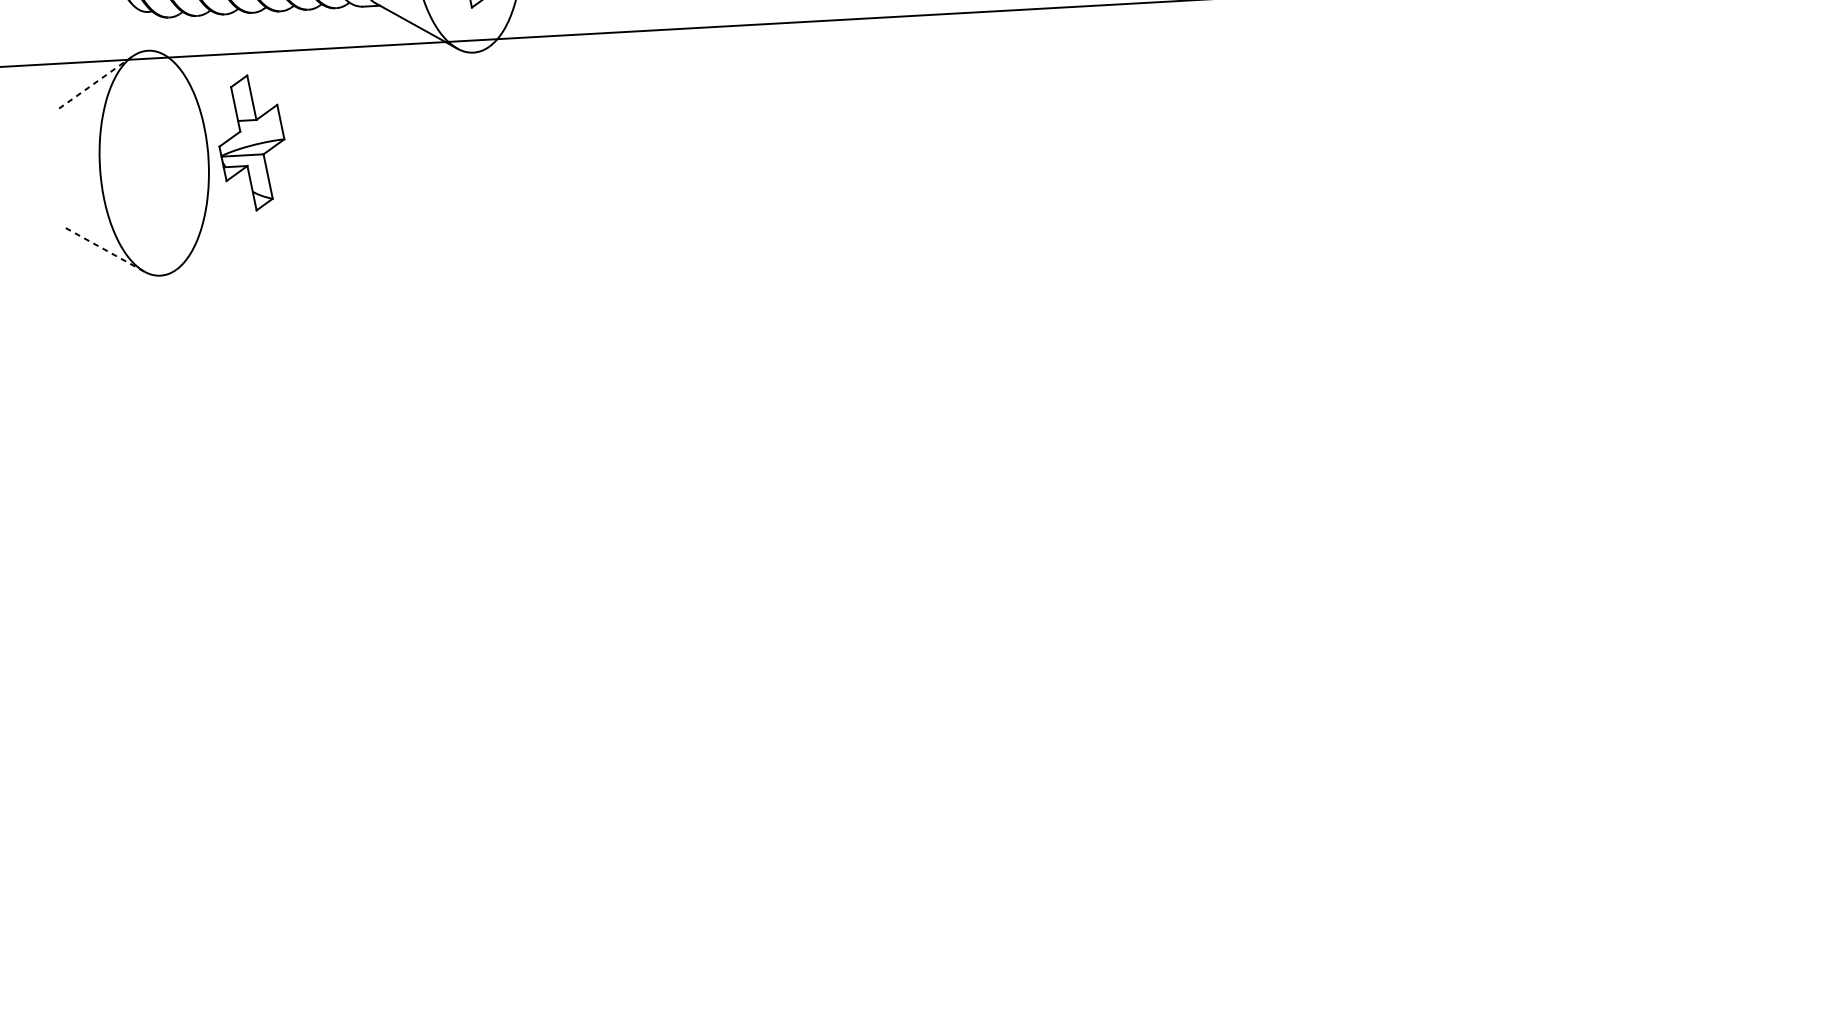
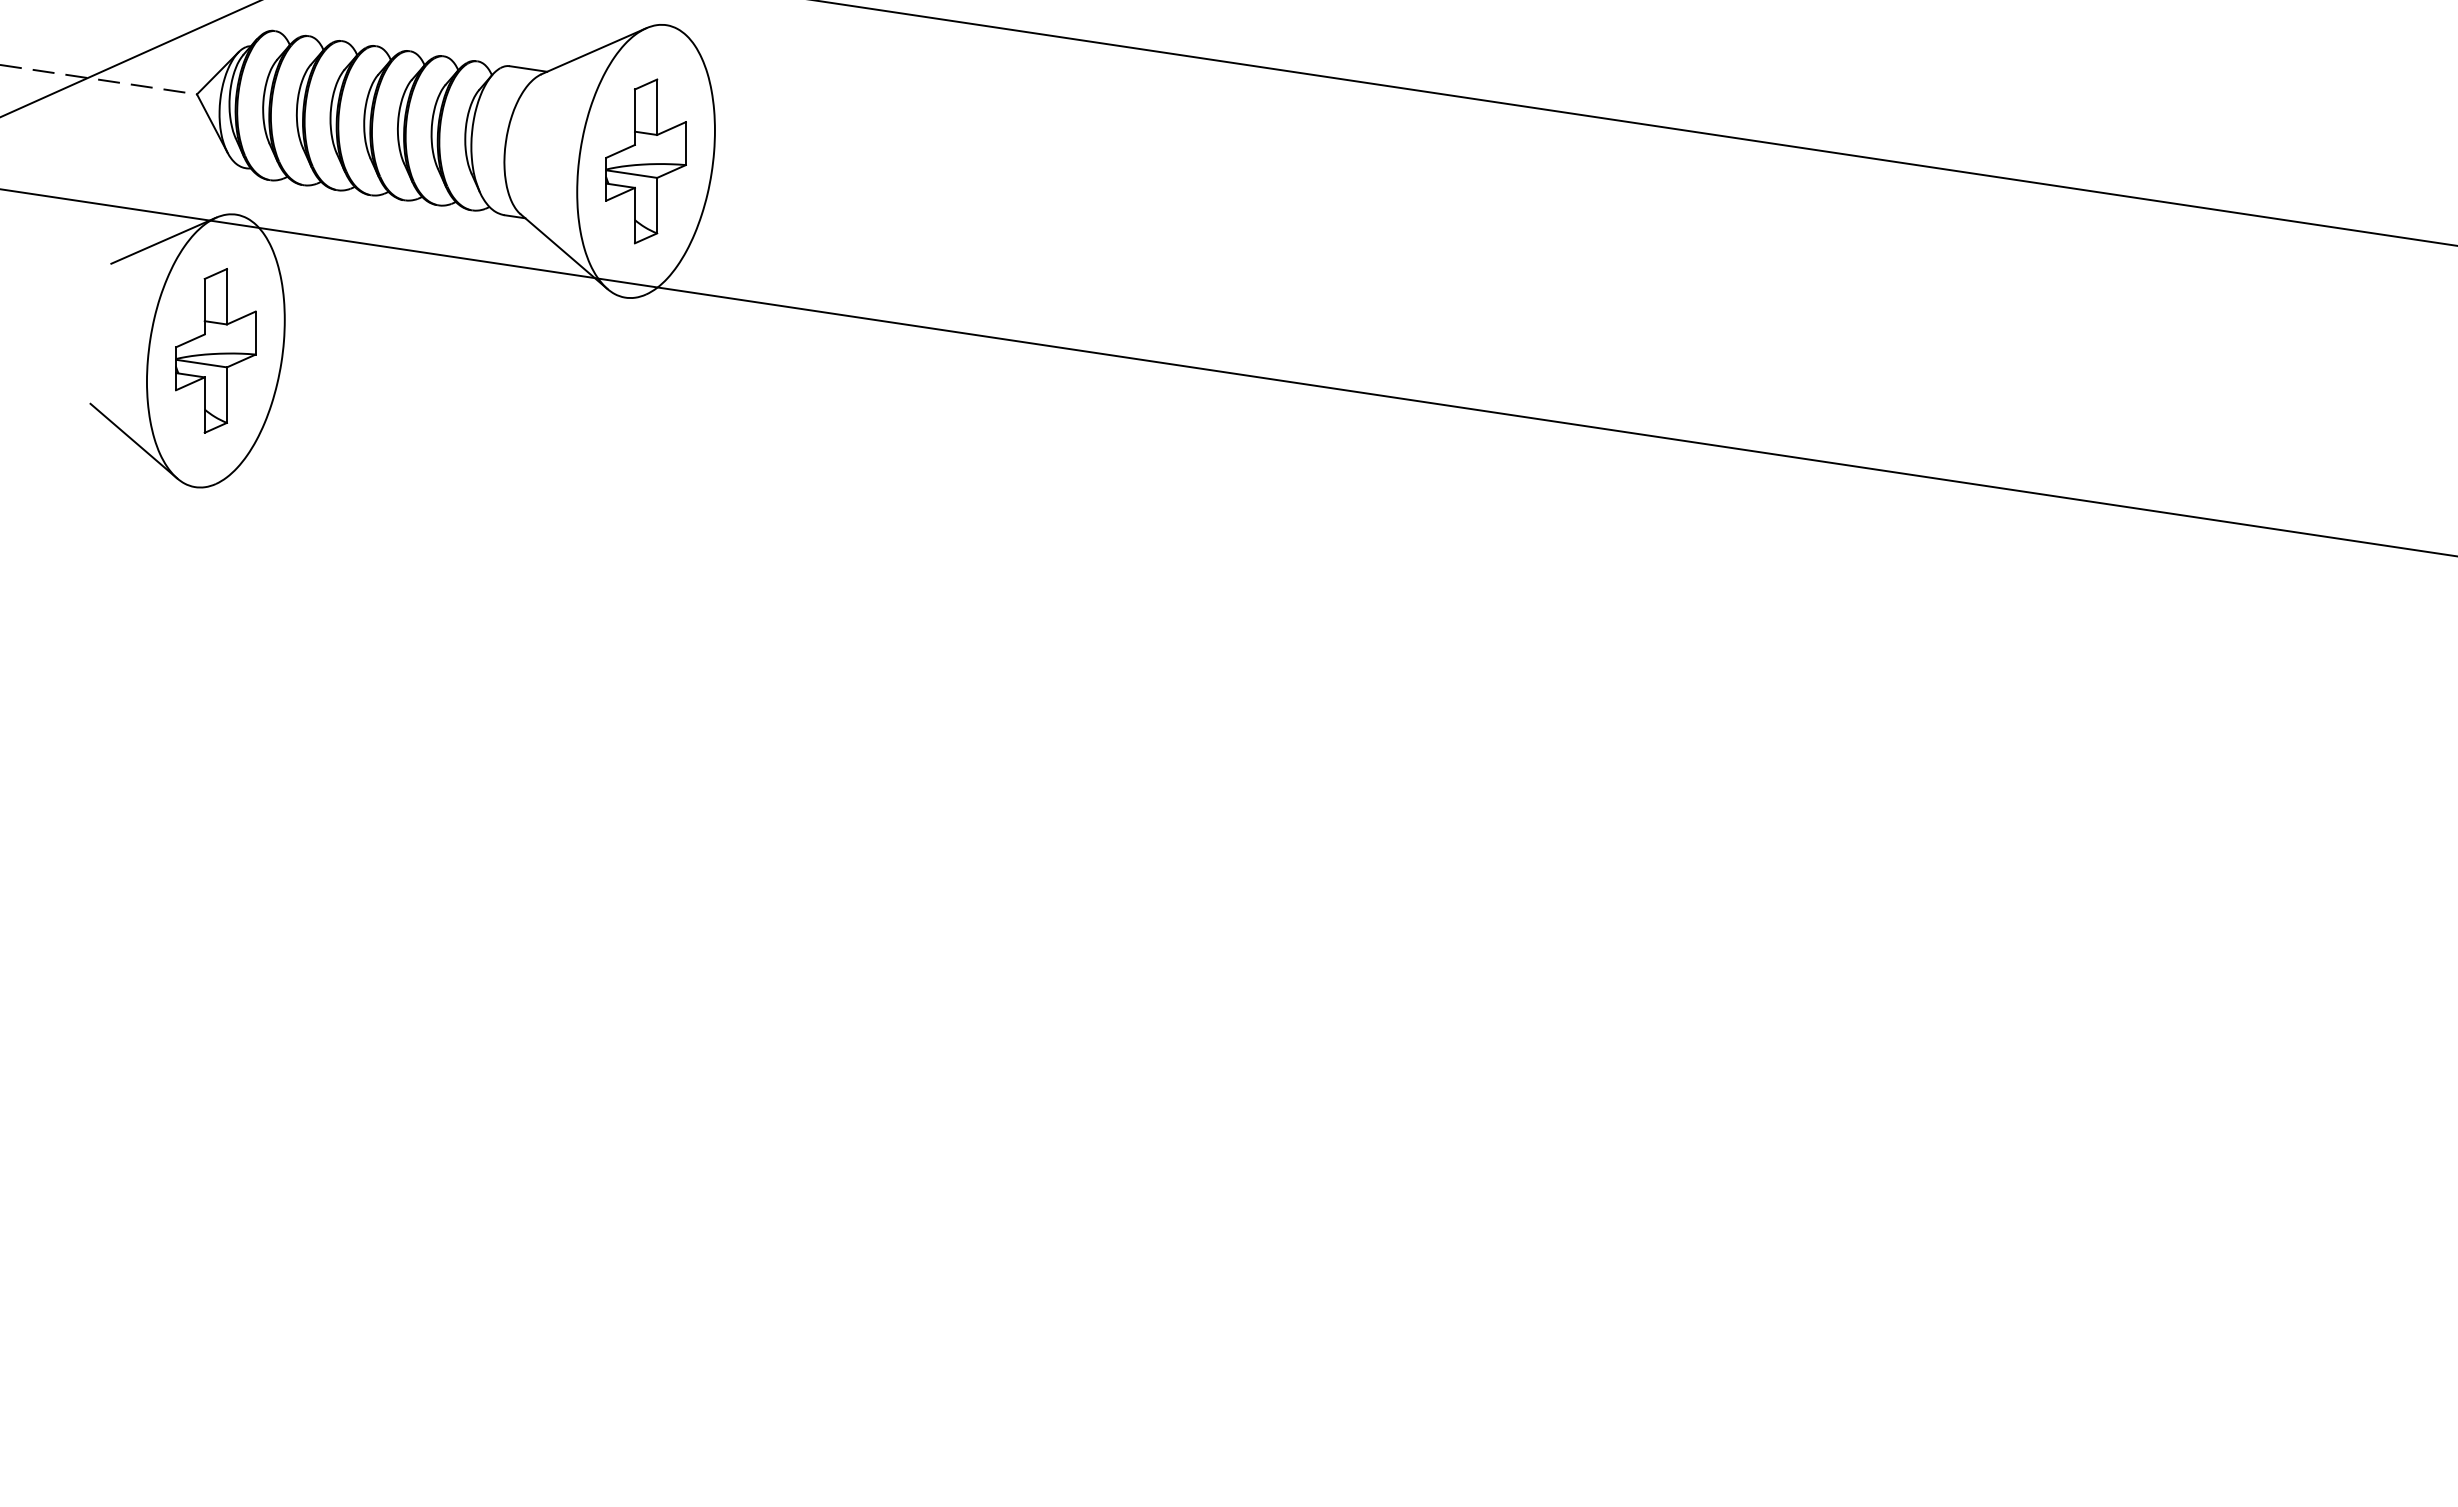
line: (94, 83) -> (163, 240), dashed -> solid
part: (251, 142) -> (215, 350), moved
line: (103, 248) -> (133, 440), dashed -> solid

